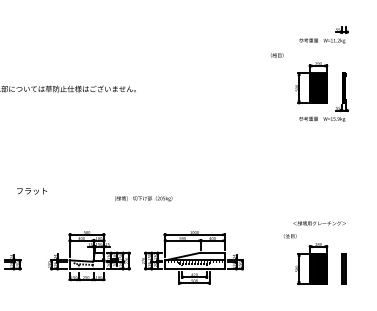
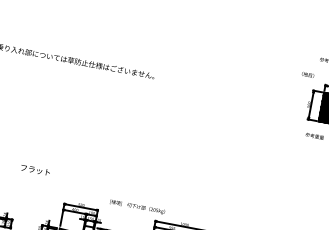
text: (276, 55) -> (307, 74), moved
text: (32, 190) -> (36, 169), moved
text: (143, 198) -> (137, 206), moved

